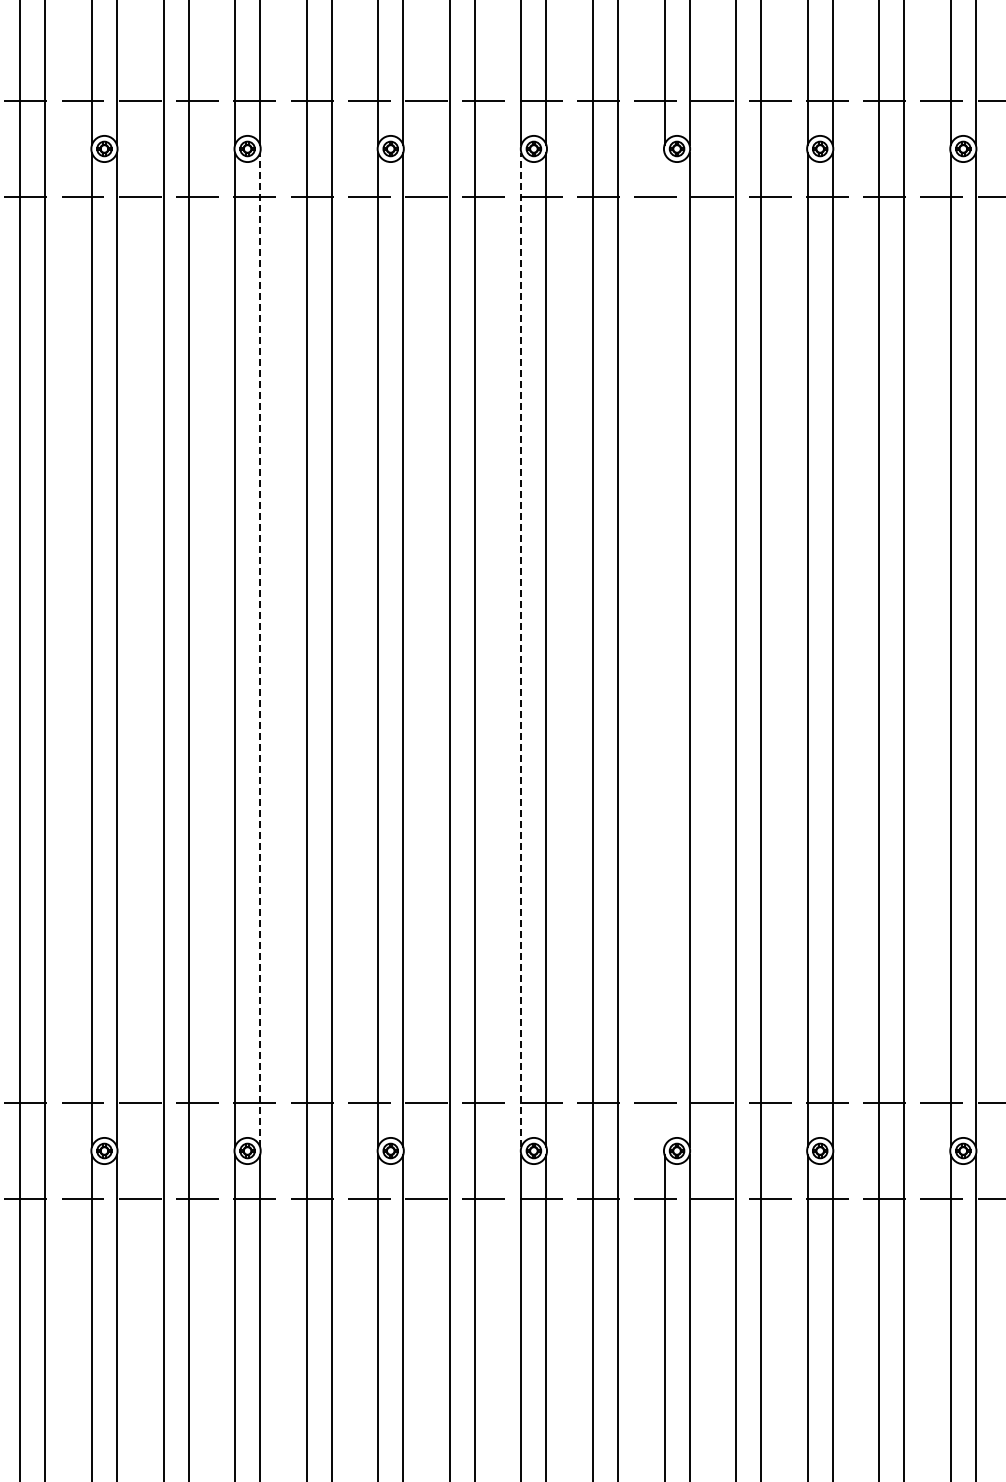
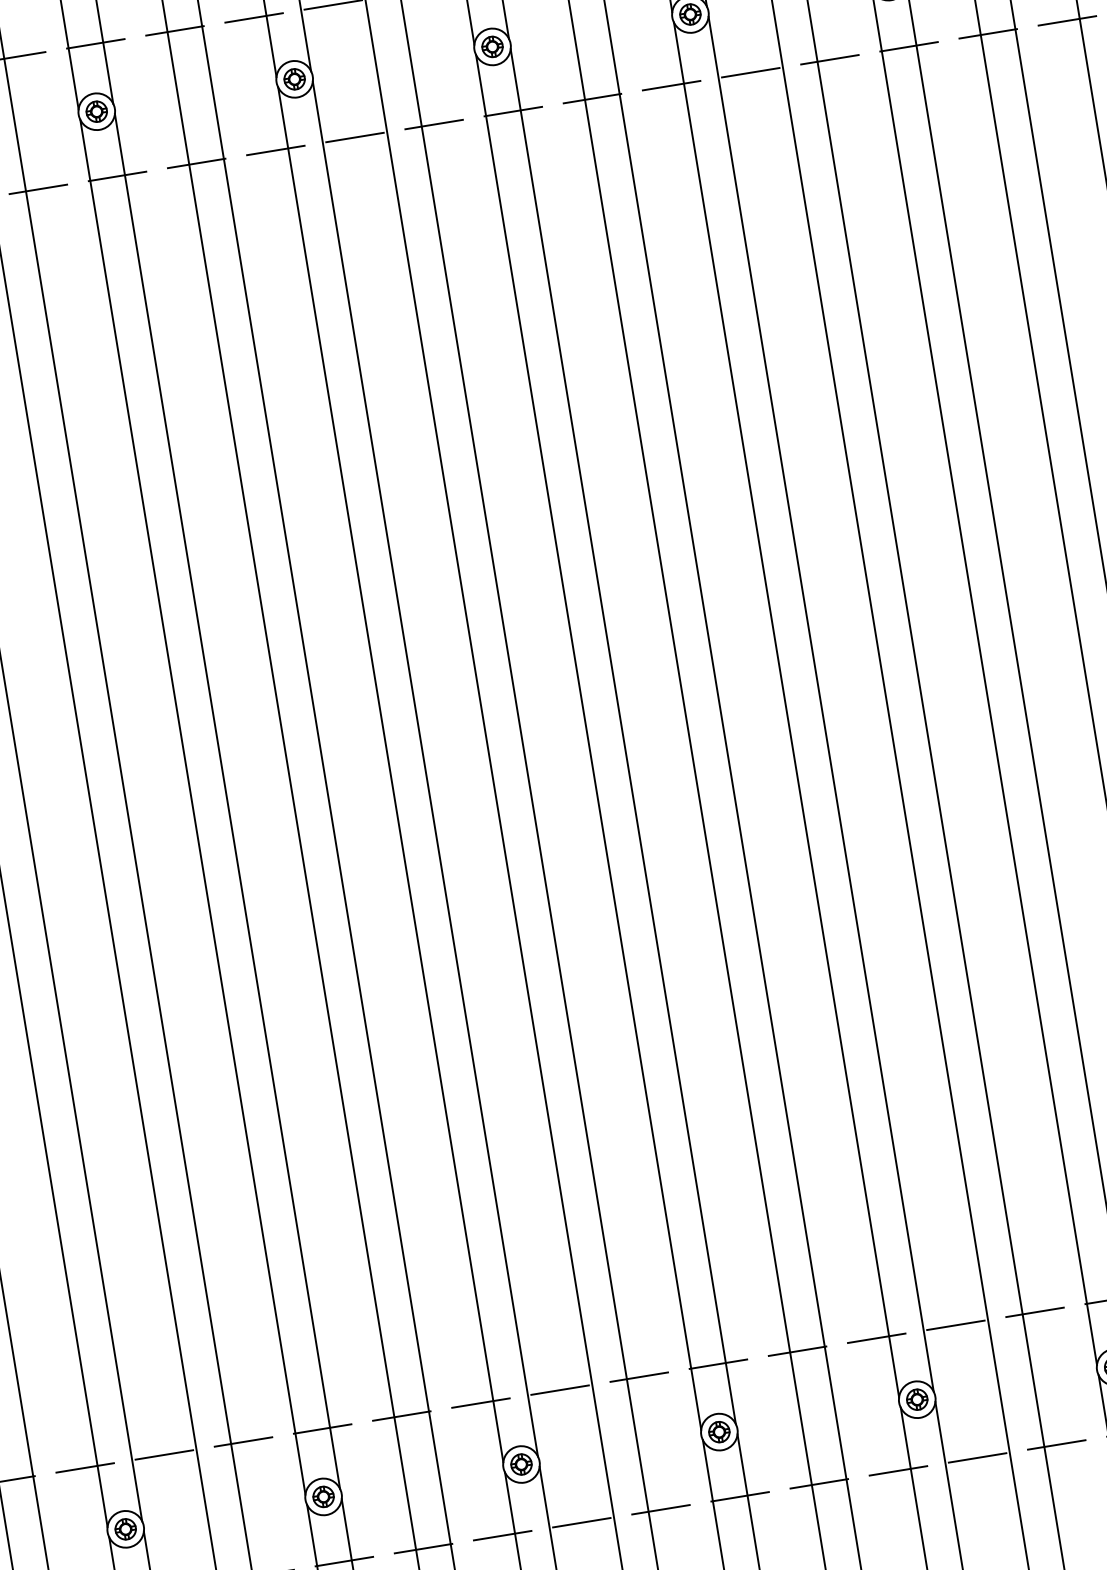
line: (260, 649) -> (227, 800), dashed -> solid
line: (521, 649) -> (588, 741), dashed -> solid
line: (664, 649) -> (786, 709), added

